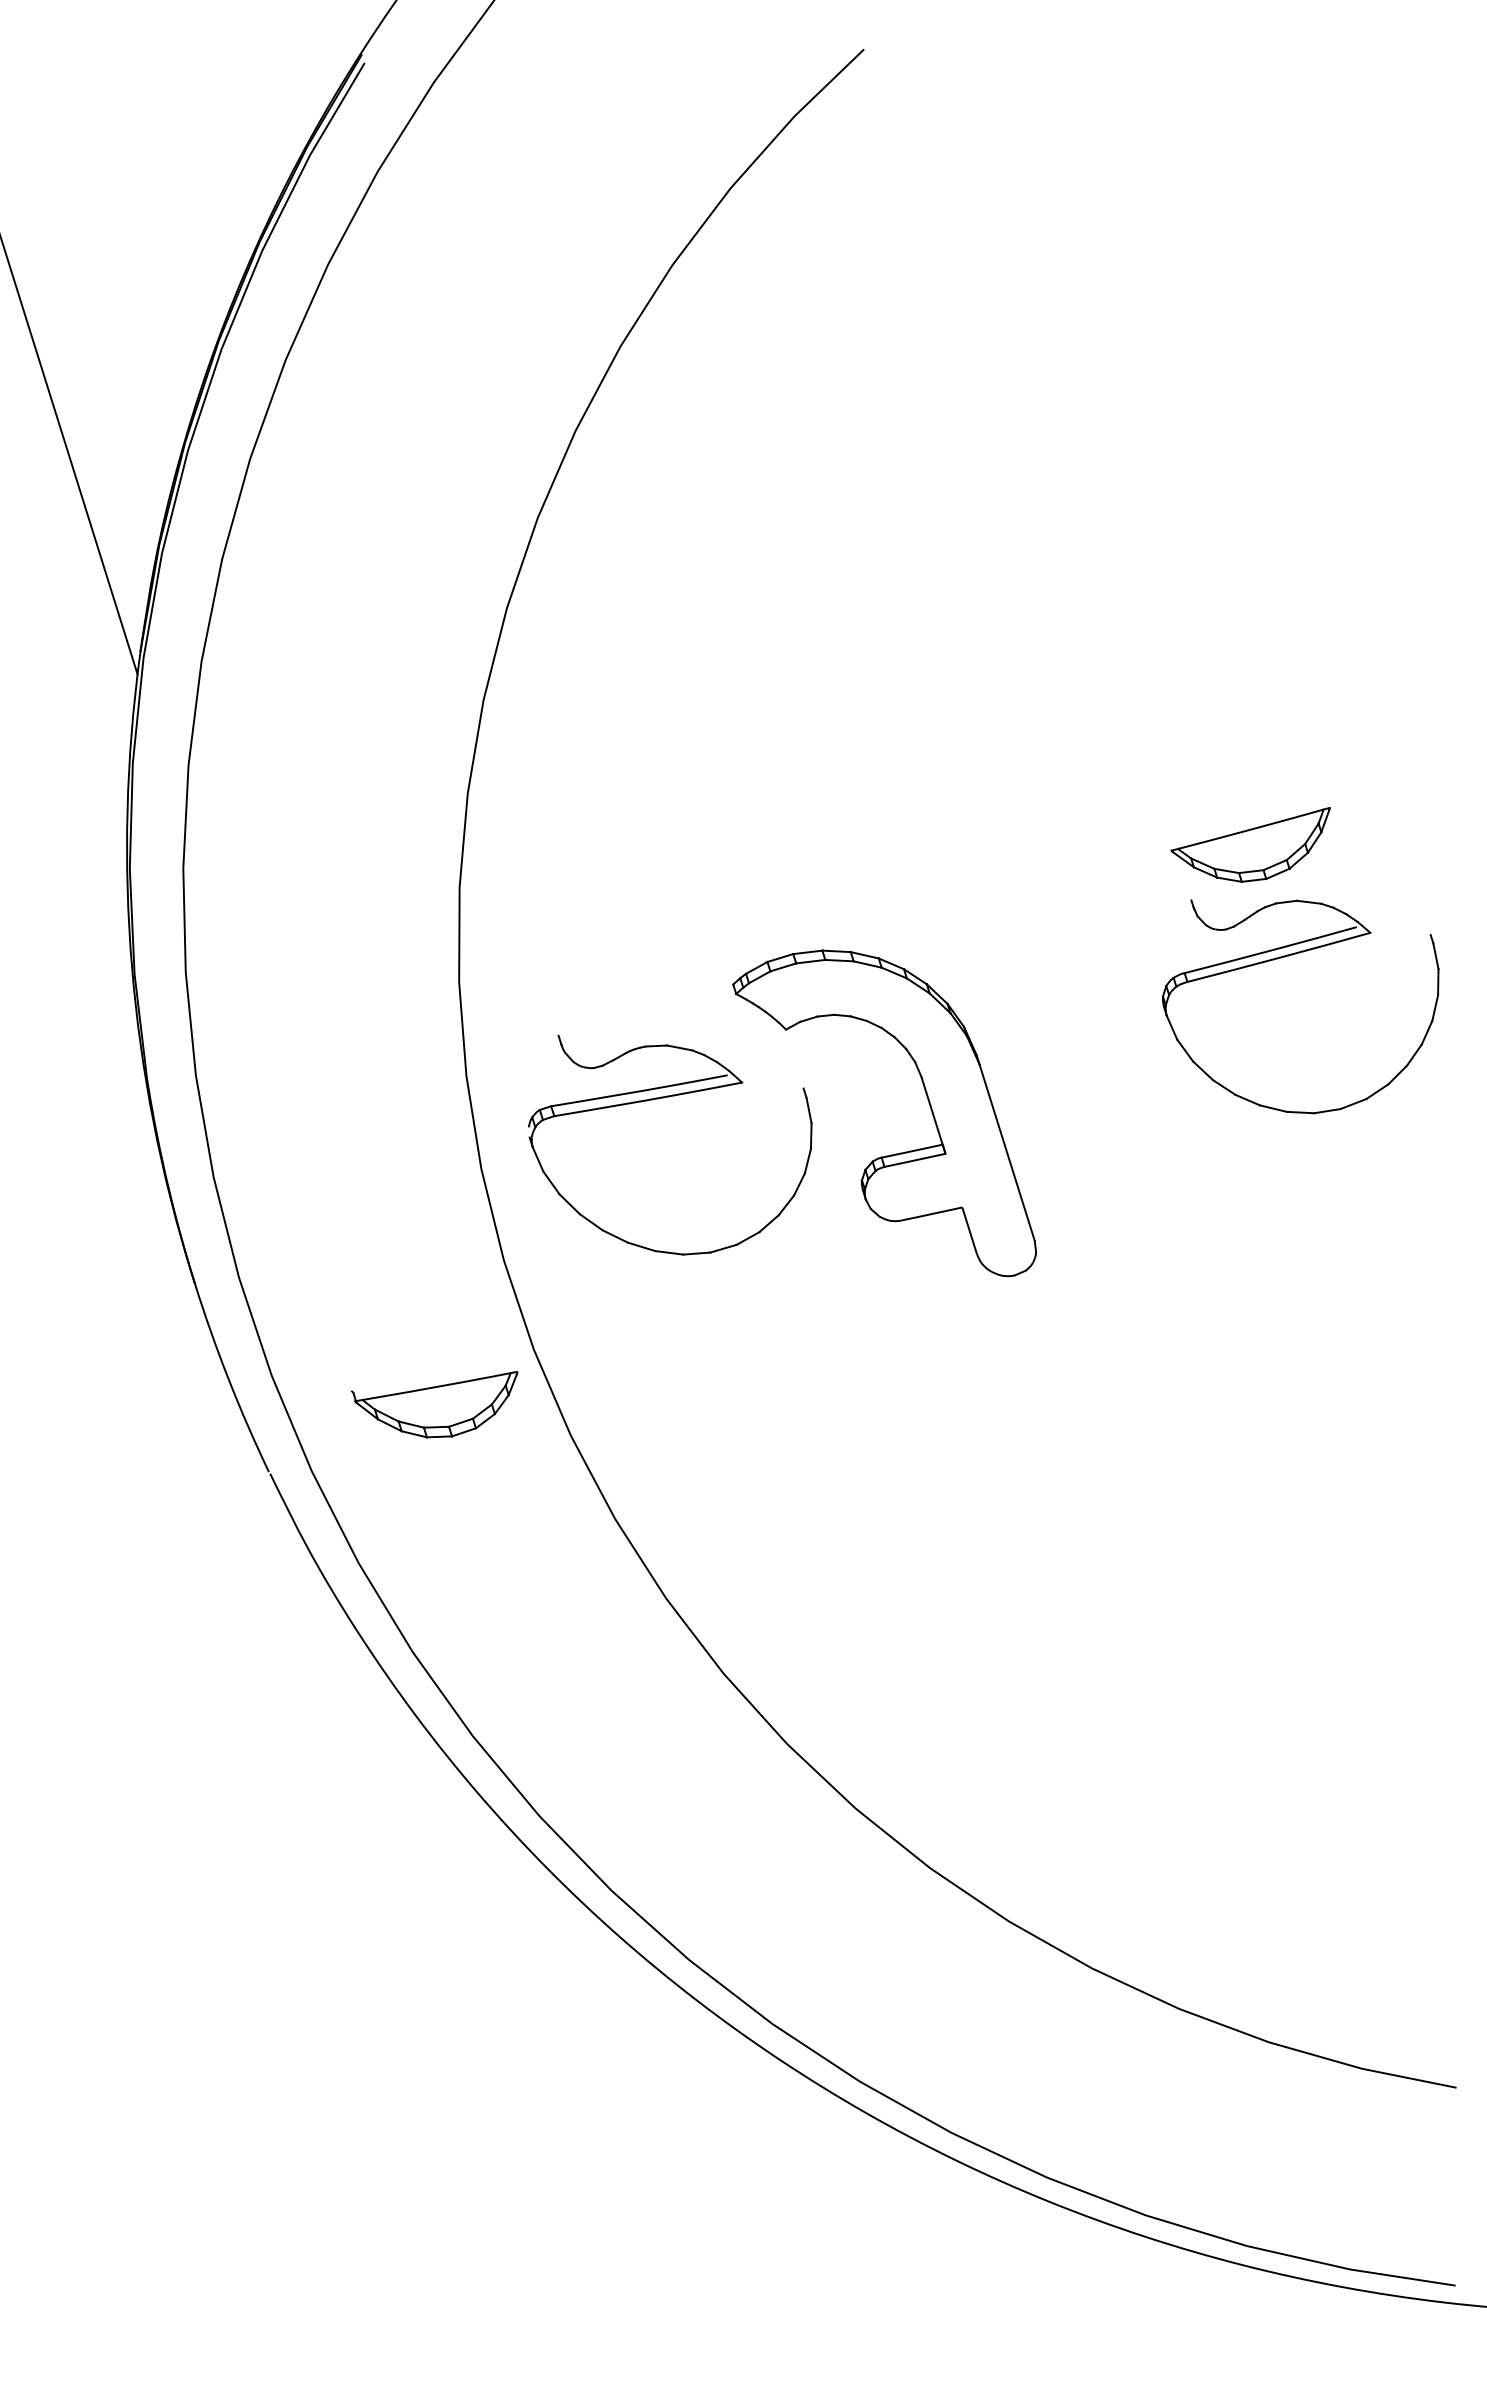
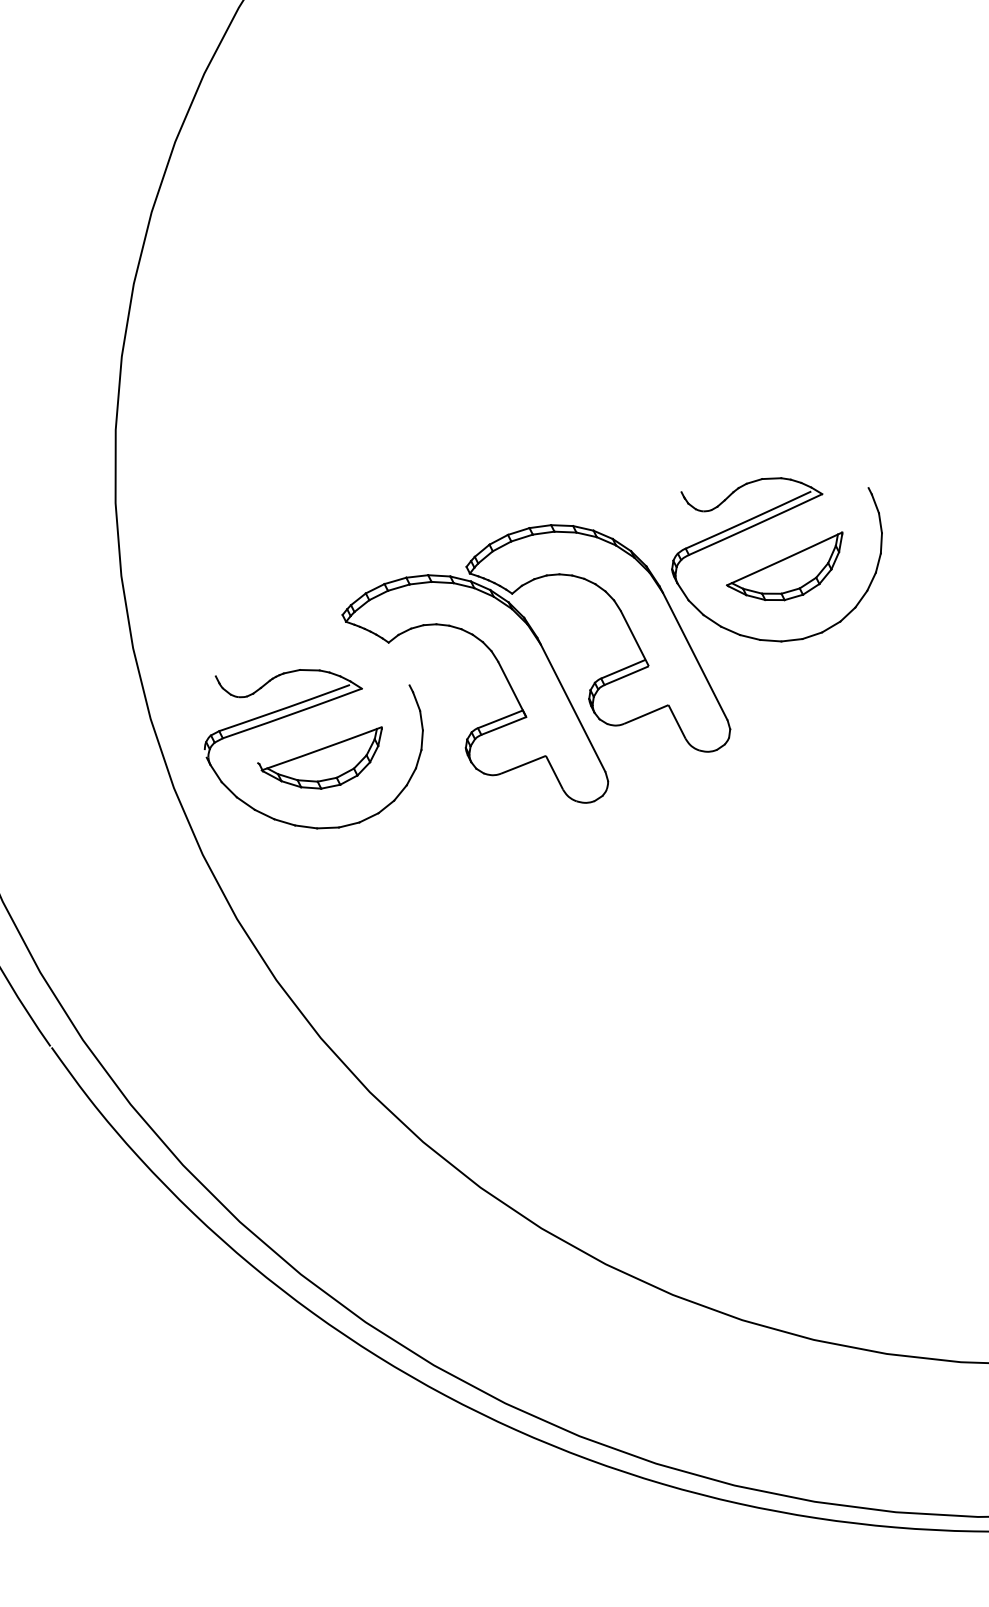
part: (1250, 844) -> (786, 570), moved
part: (1061, 1116) -> (610, 673), added
part: (434, 1404) -> (322, 762), moved

